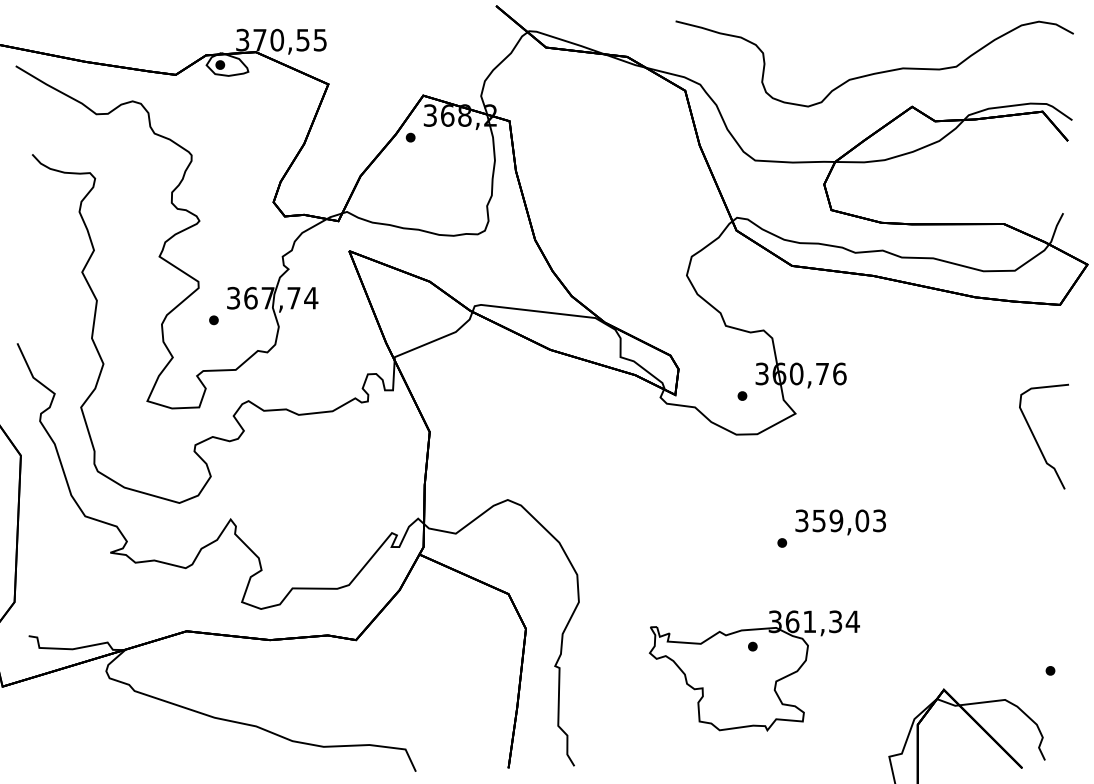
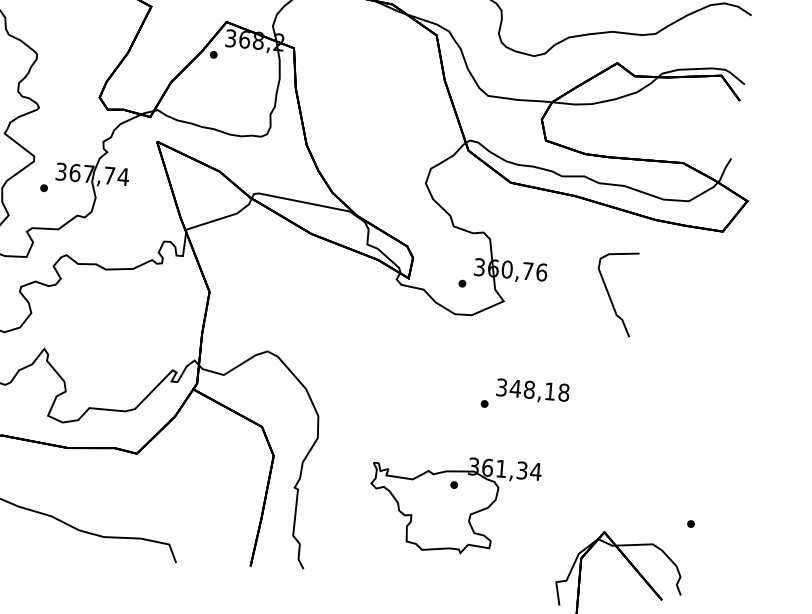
curve: (1036, 439) -> (609, 295), moved
text: (849, 520) -> (539, 390), 359,03 -> 348,18

